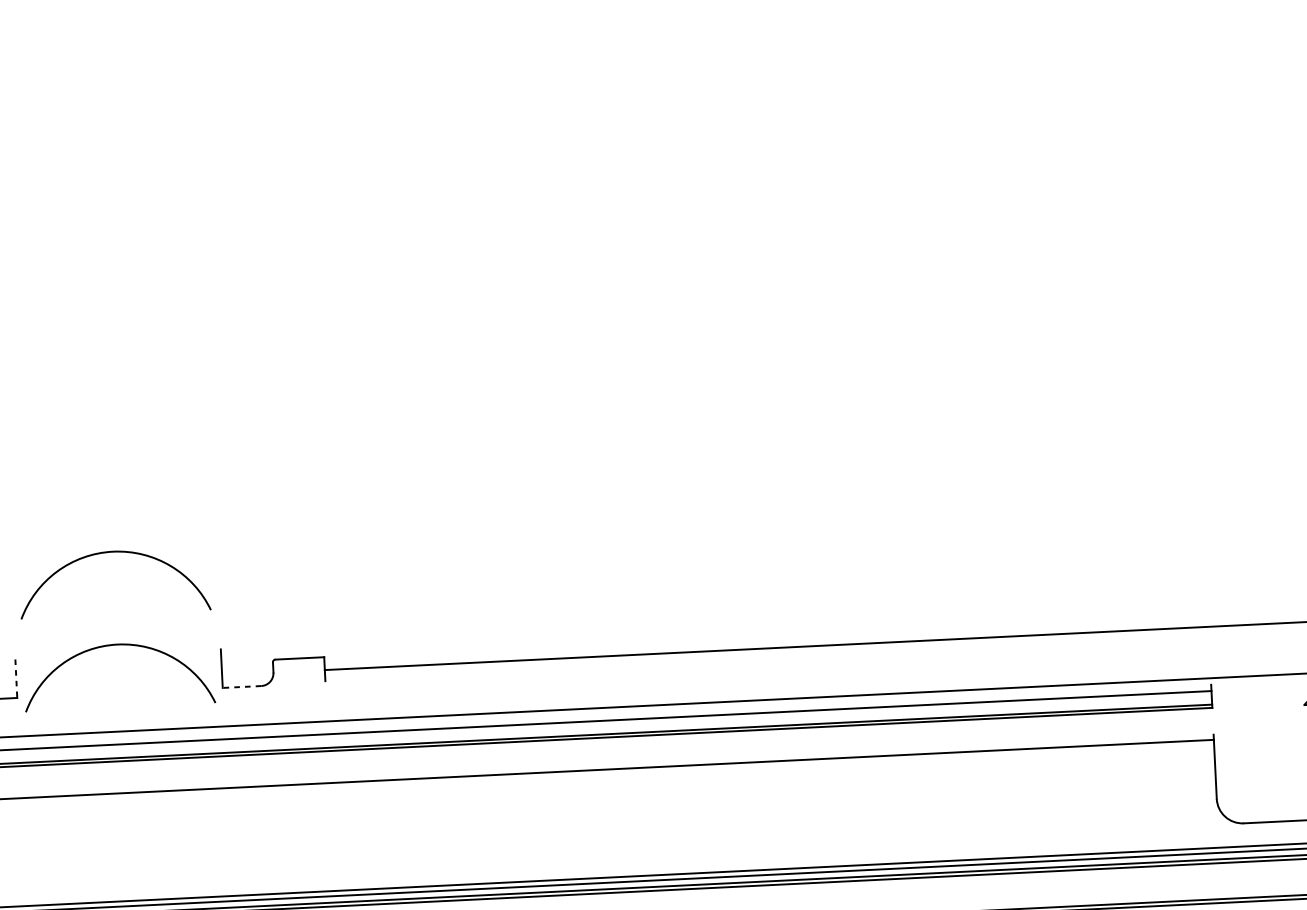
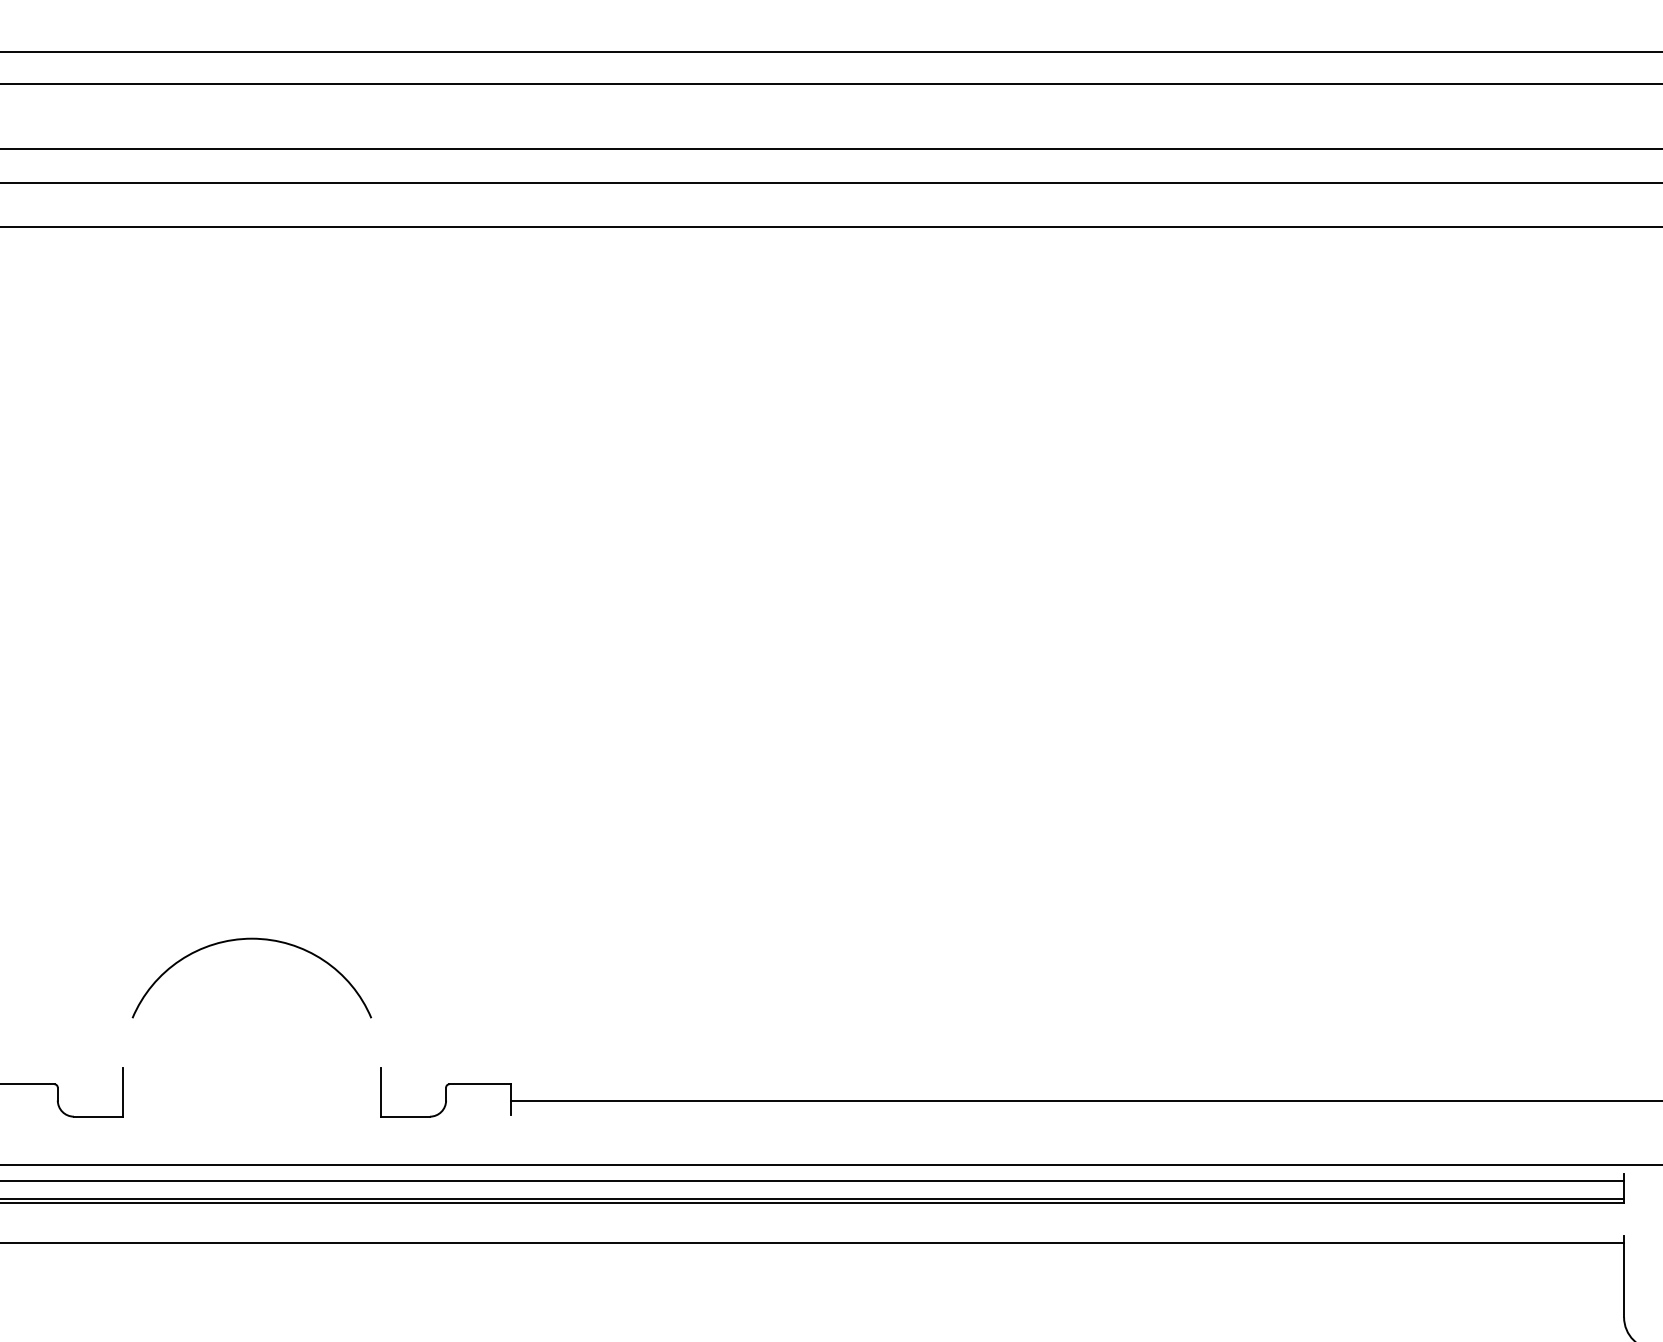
arc: (117, 645) -> (251, 1056), removed
line: (16, 678) -> (122, 1092), dashed -> solid
line: (241, 686) -> (405, 1116), dashed -> solid

